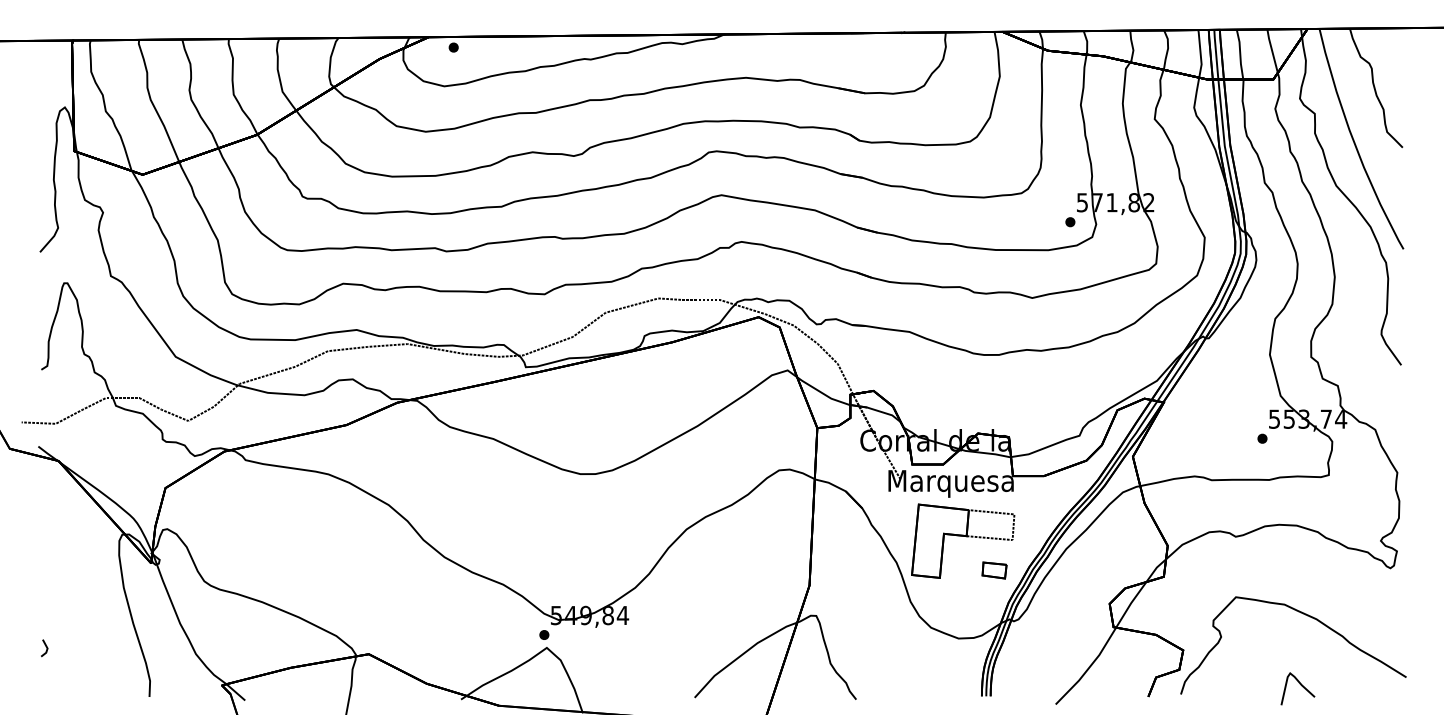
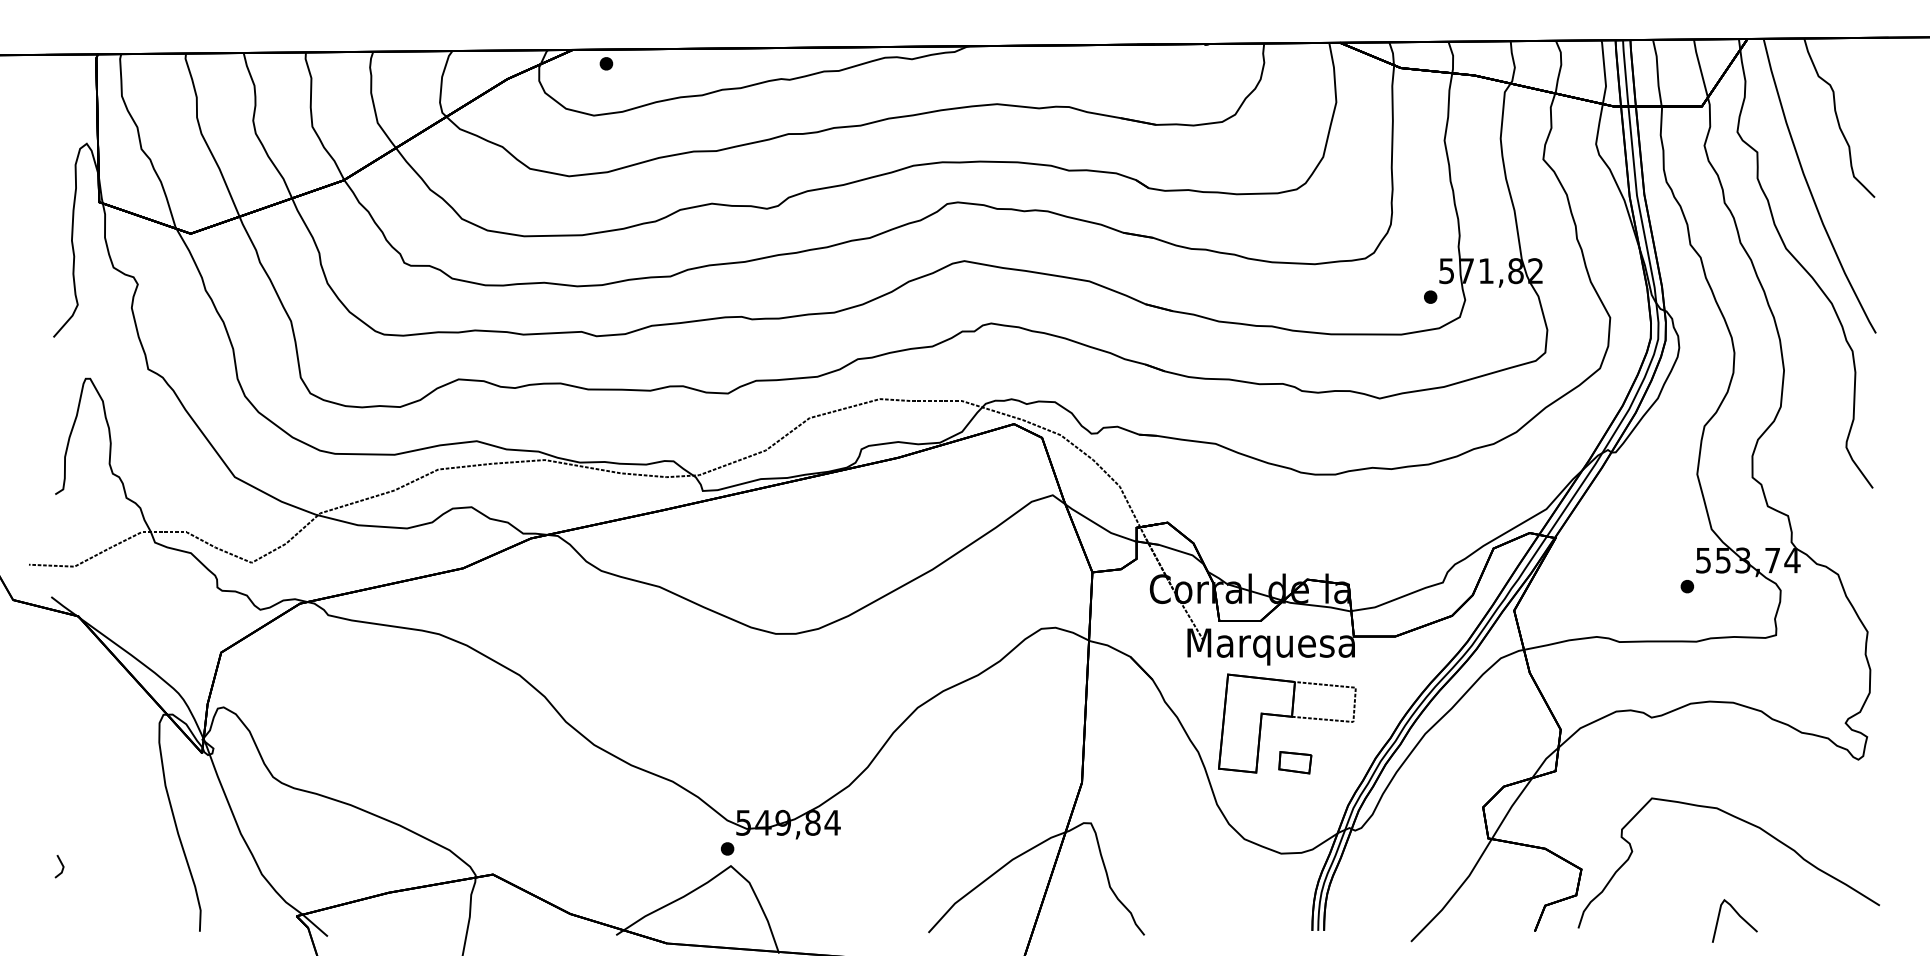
part: (994, 570) -> (1295, 762), moved

